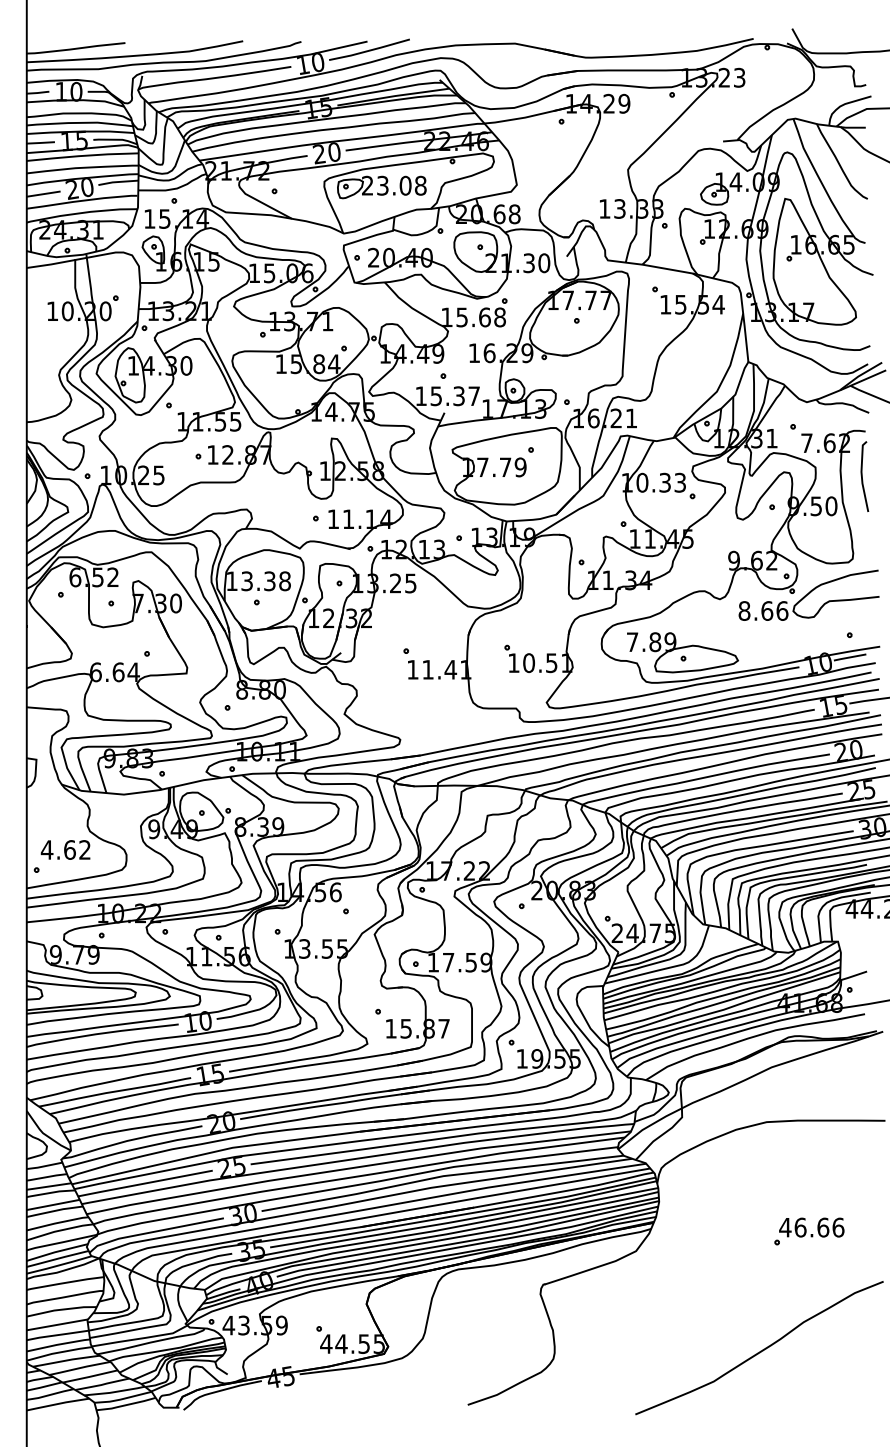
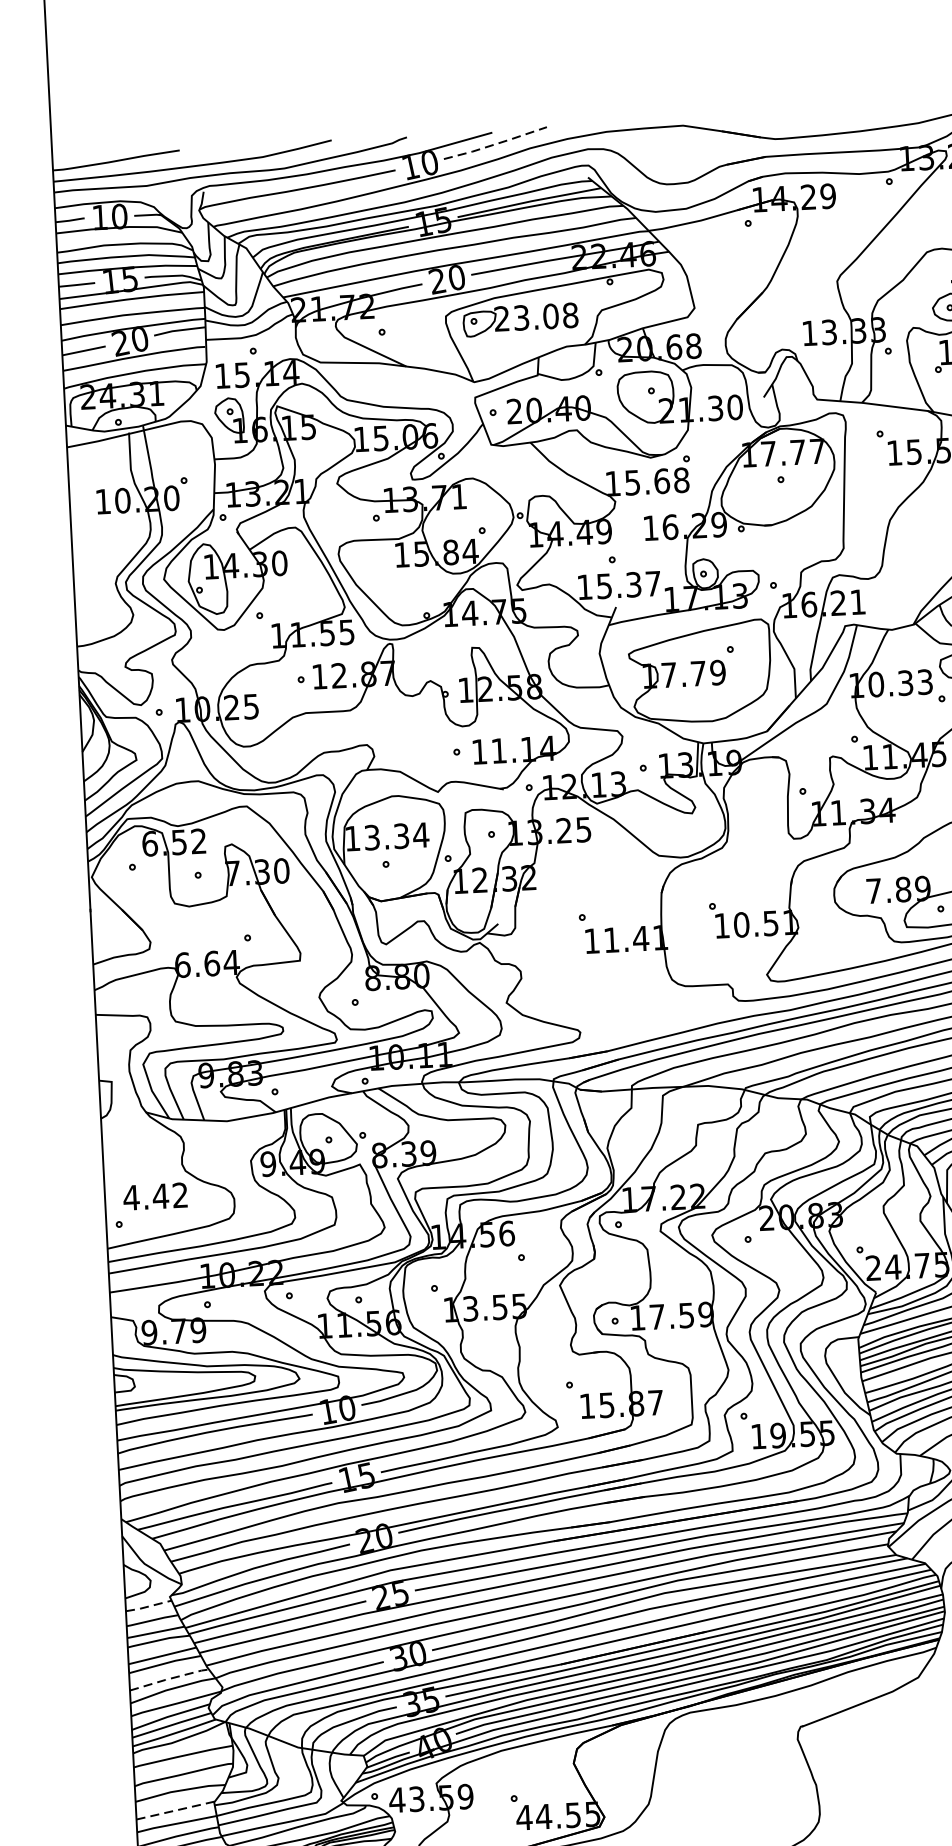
line: (370, 50) -> (496, 144), solid -> dashed
text: (284, 581) -> (420, 835), 13.38 -> 13.34
text: (69, 849) -> (160, 1195), 4.62 -> 4.42
line: (44, 1166) -> (148, 1606), solid -> dashed
line: (57, 1223) -> (169, 1679), solid -> dashed
line: (56, 1325) -> (174, 1811), solid -> dashed

